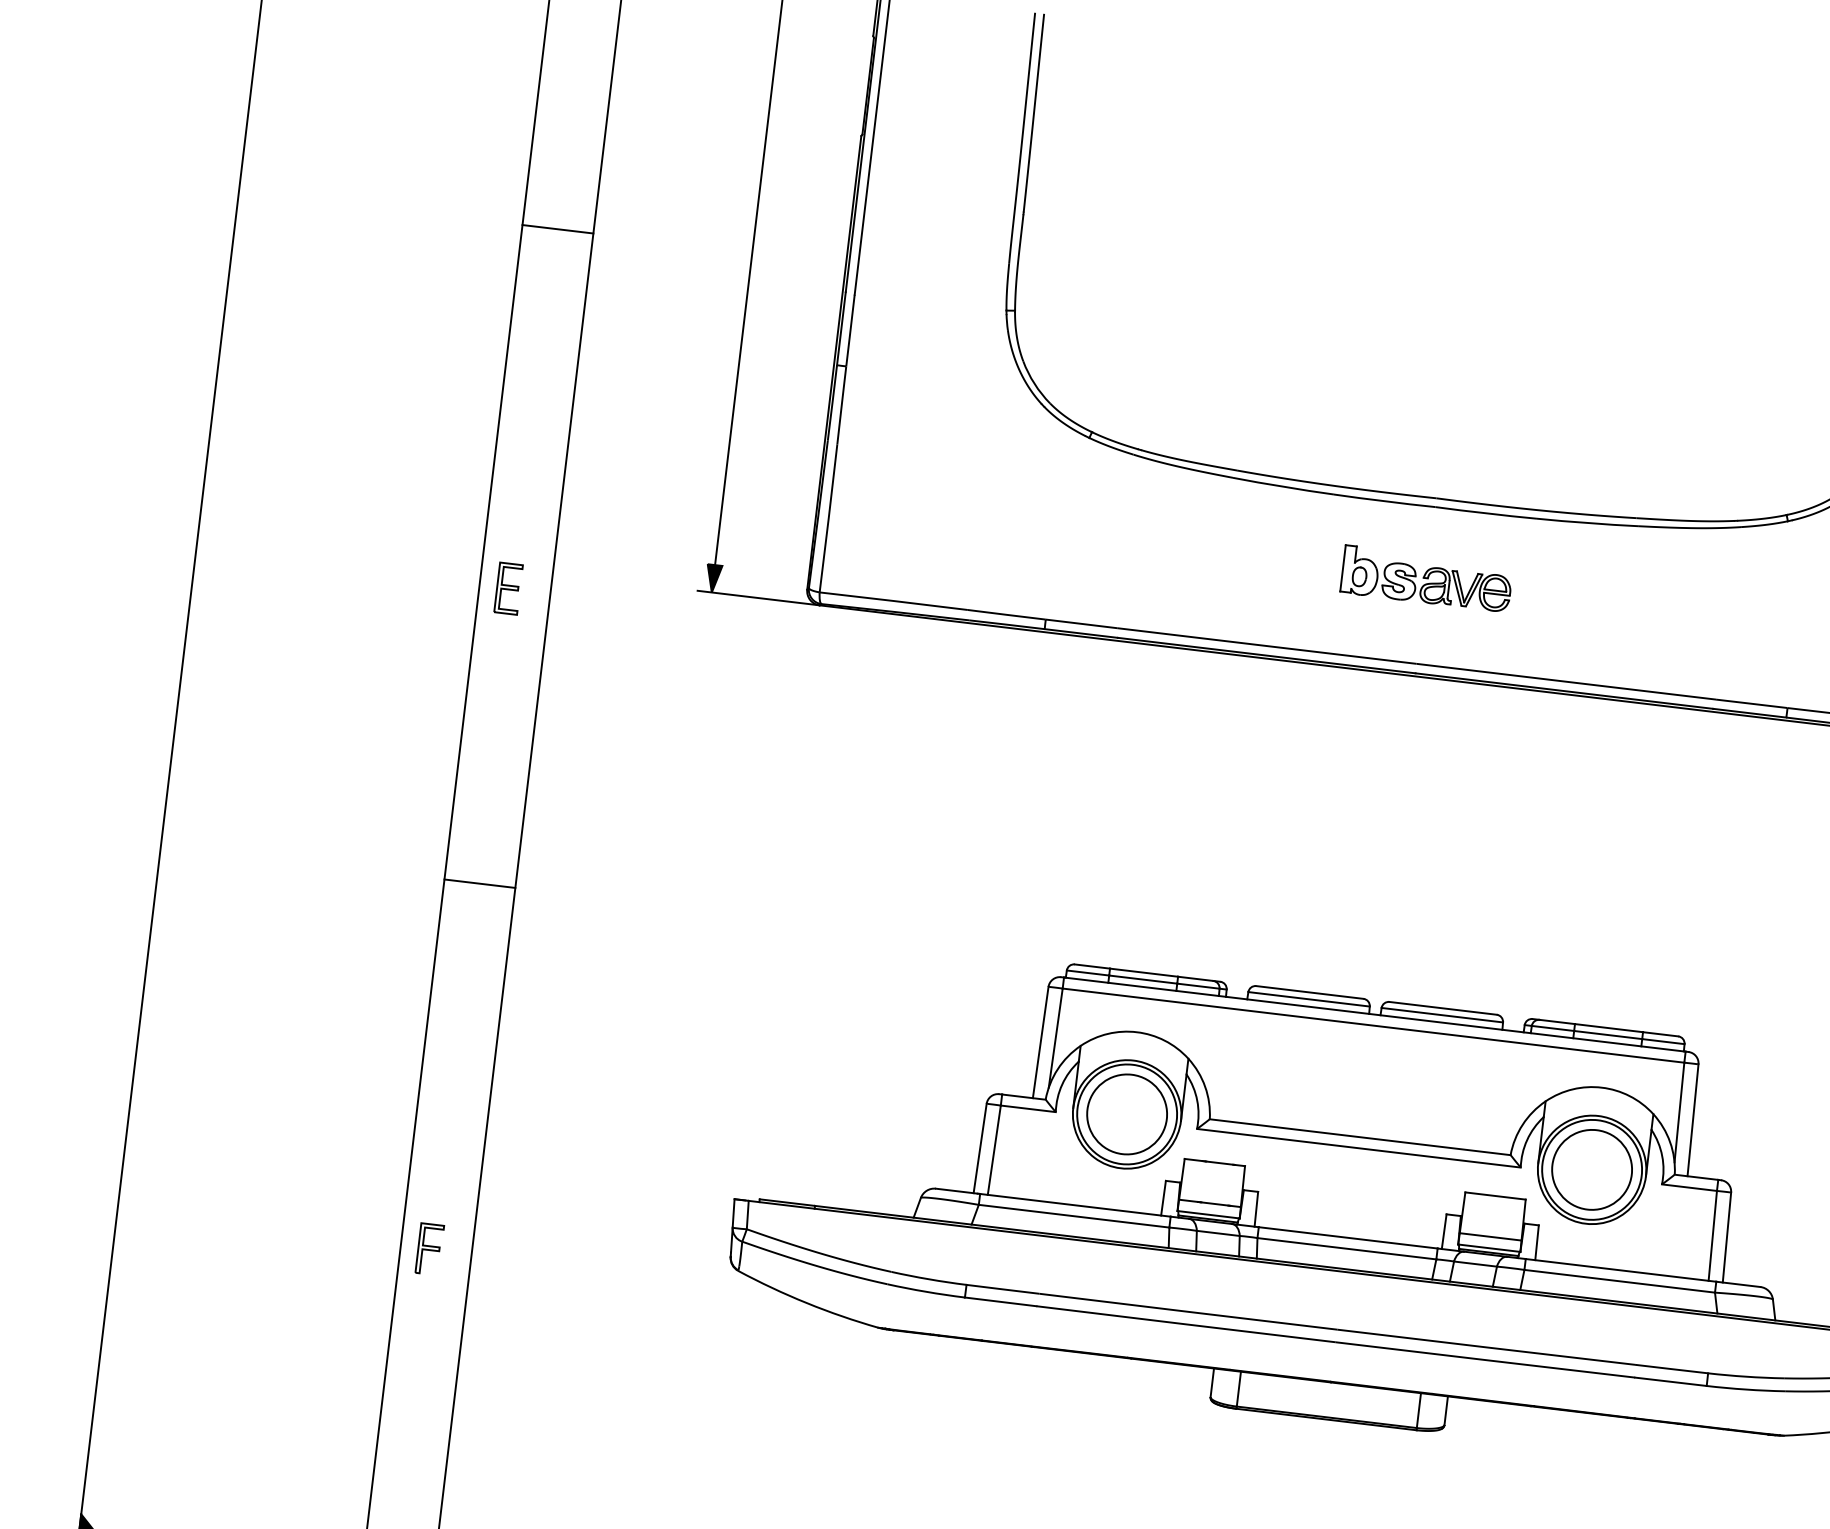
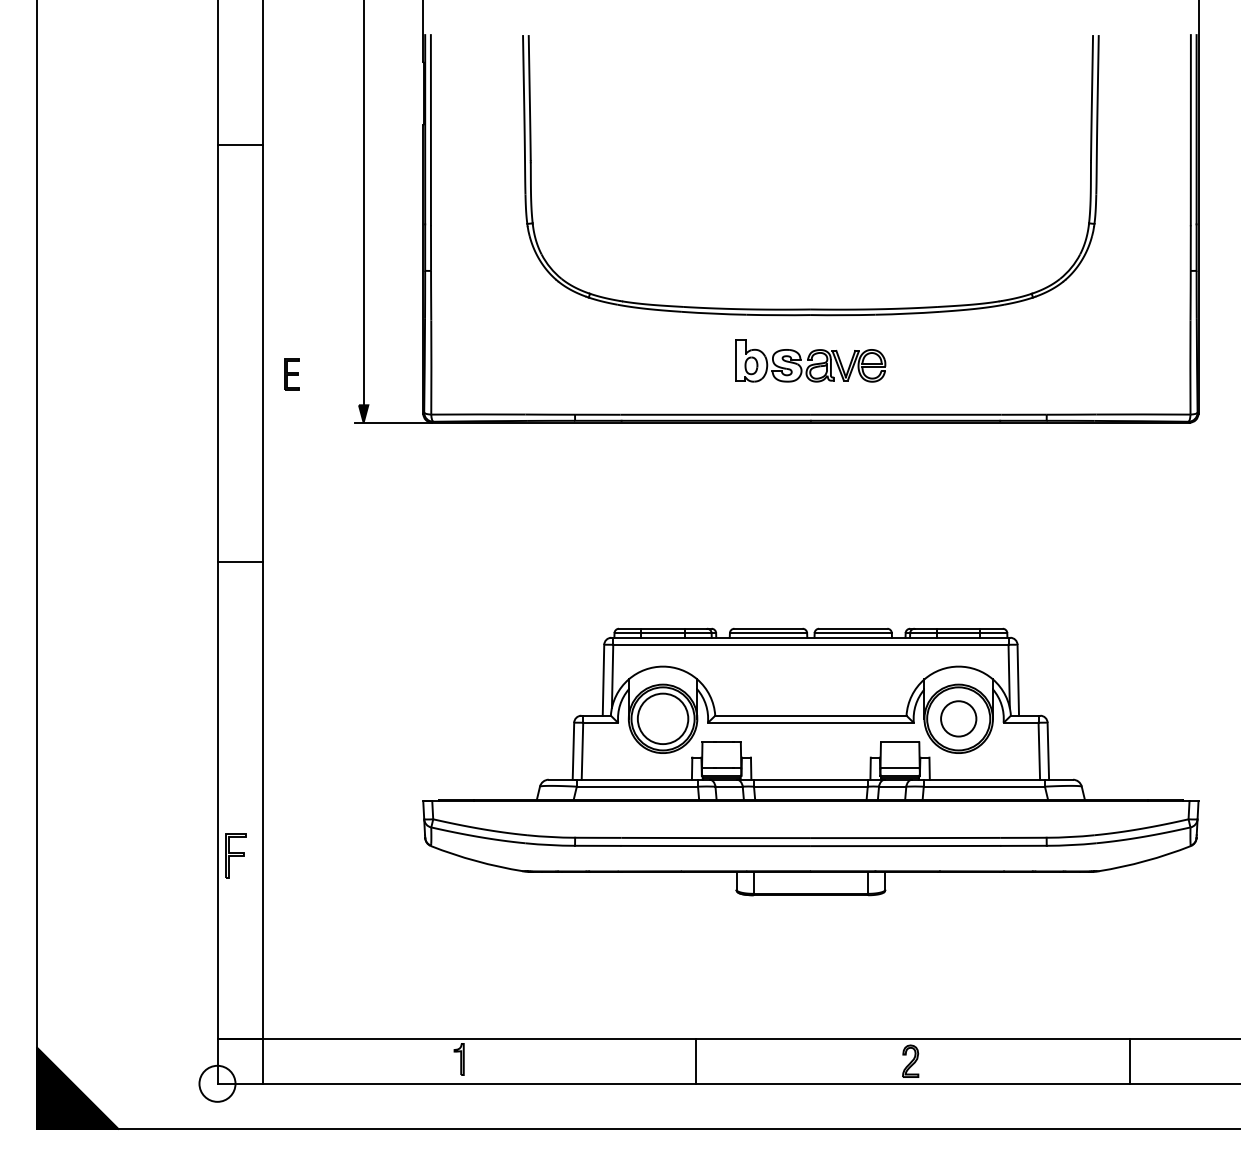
line: (557, 229) -> (239, 145), moved
part: (1427, 578) -> (811, 360), size x1.4
part: (507, 588) -> (291, 374), moved
line: (479, 883) -> (239, 561), moved
circle: (1591, 1169) -> (958, 718), size x0.7
part: (429, 1249) -> (235, 855), size x1.4

